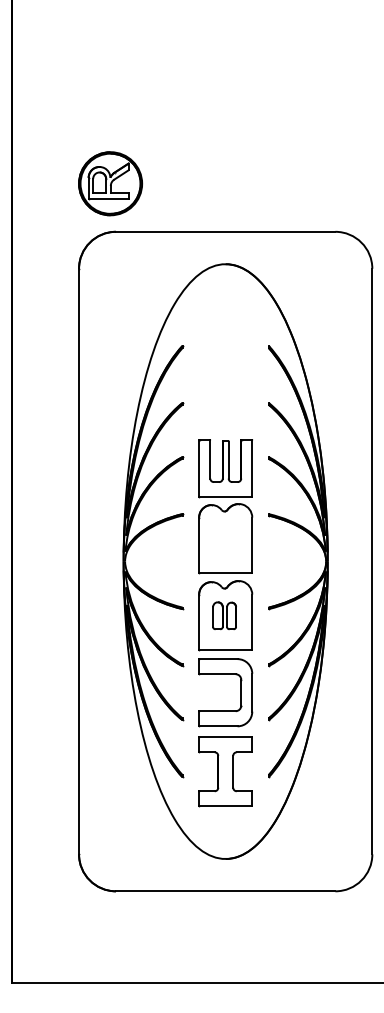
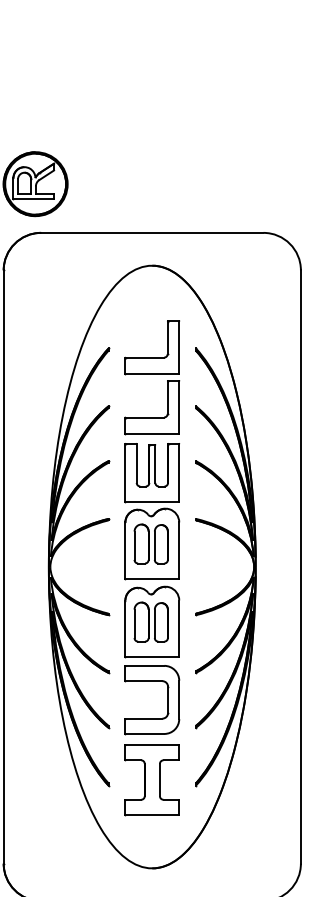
part: (225, 374) -> (152, 377), added
part: (224, 538) -> (151, 543), added
part: (224, 615) -> (151, 621), size x1.43

